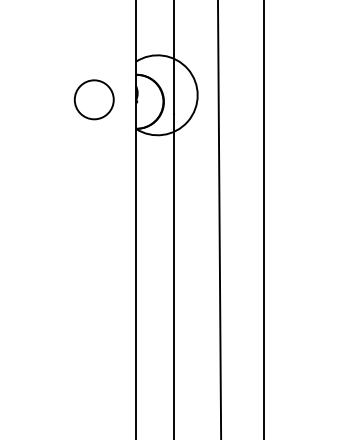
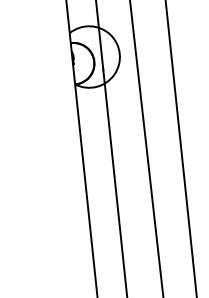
circle: (93, 99) -> (40, 65), removed

